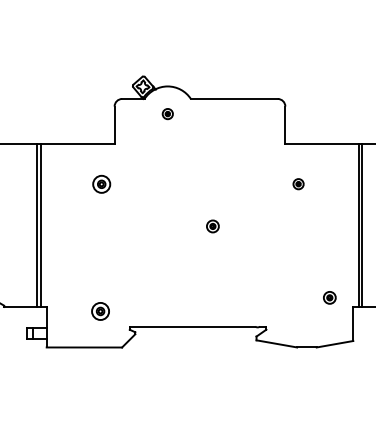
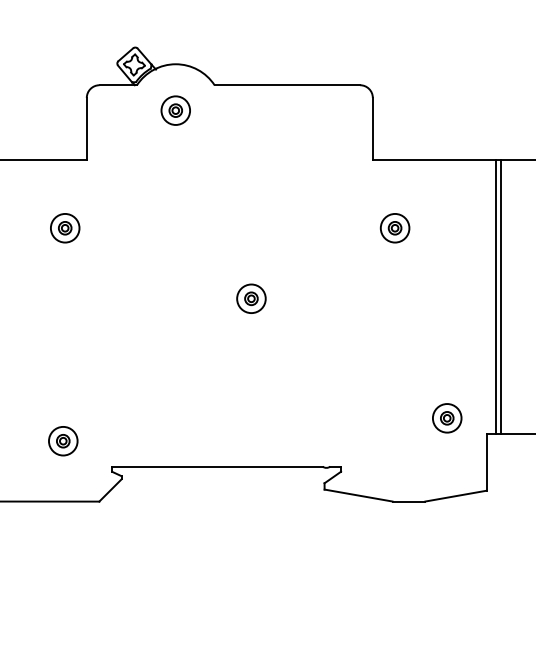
part: (167, 113) -> (175, 109), size x1.67
part: (298, 183) -> (394, 226), size x1.67
part: (212, 226) -> (250, 298), size x1.43
part: (329, 297) -> (446, 417), size x1.43

